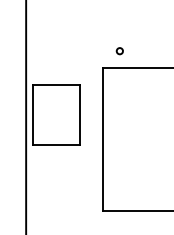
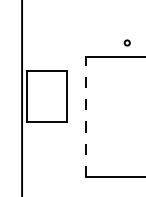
circle: (119, 51) -> (126, 43), moved
line: (102, 139) -> (85, 116), solid -> dashed

